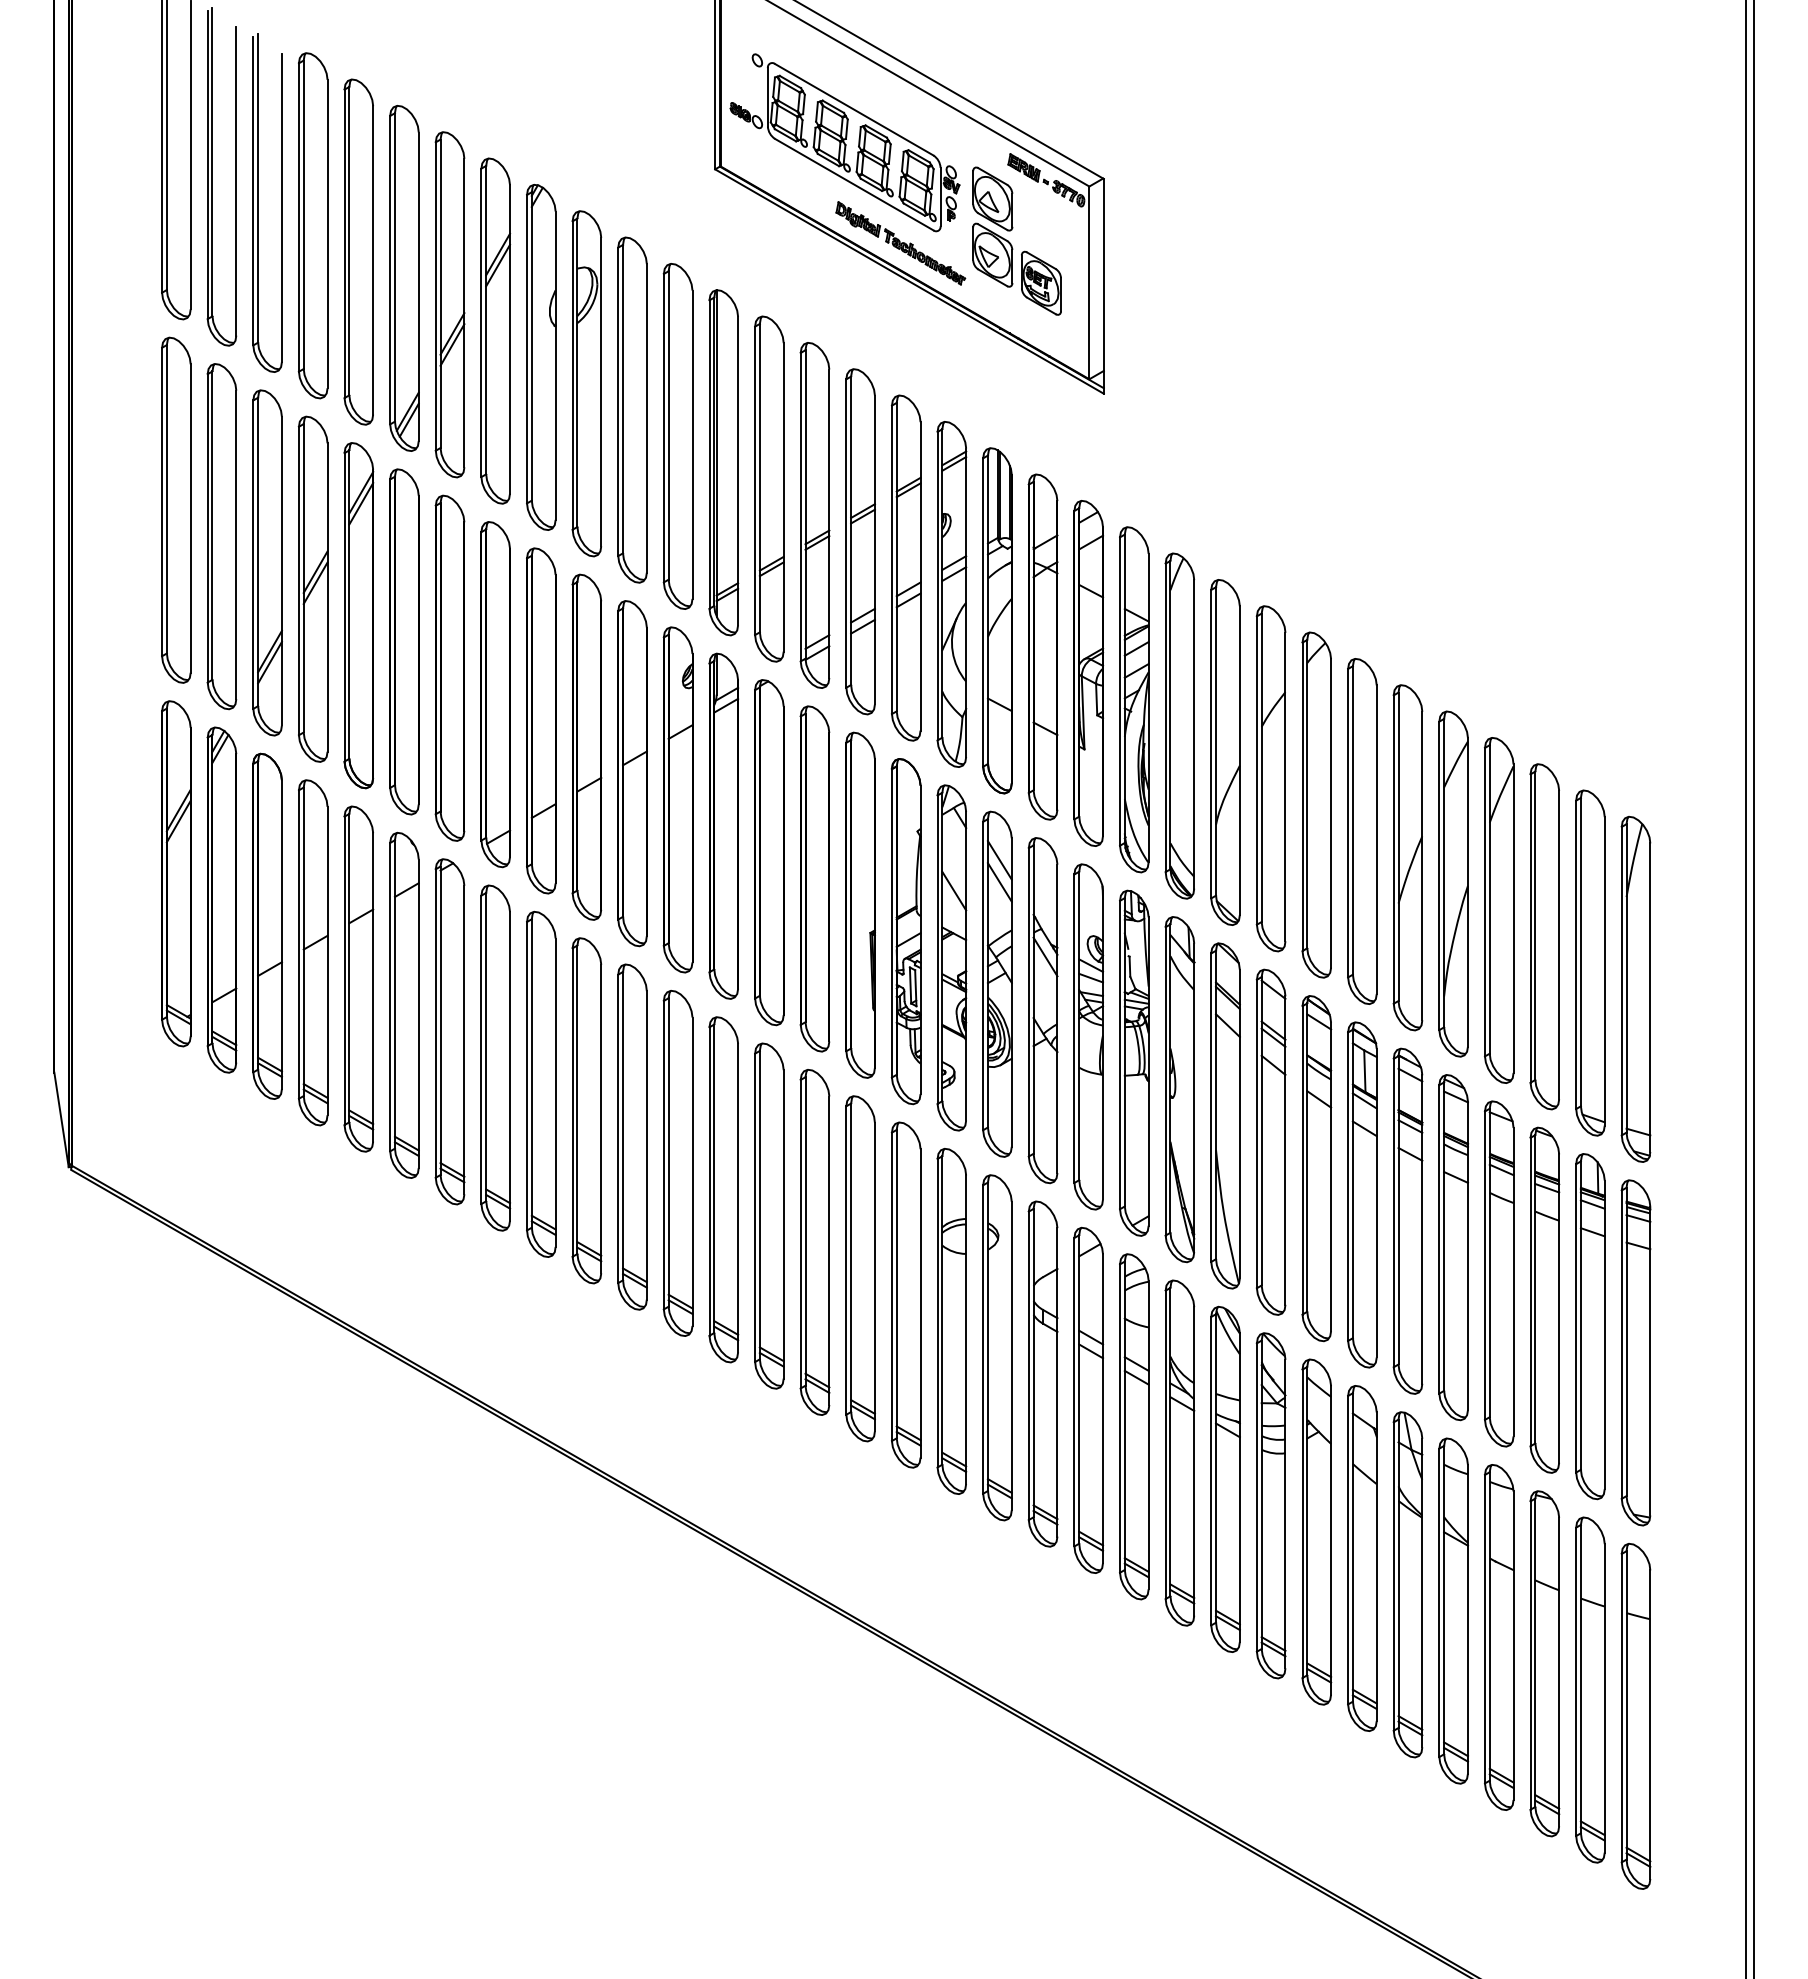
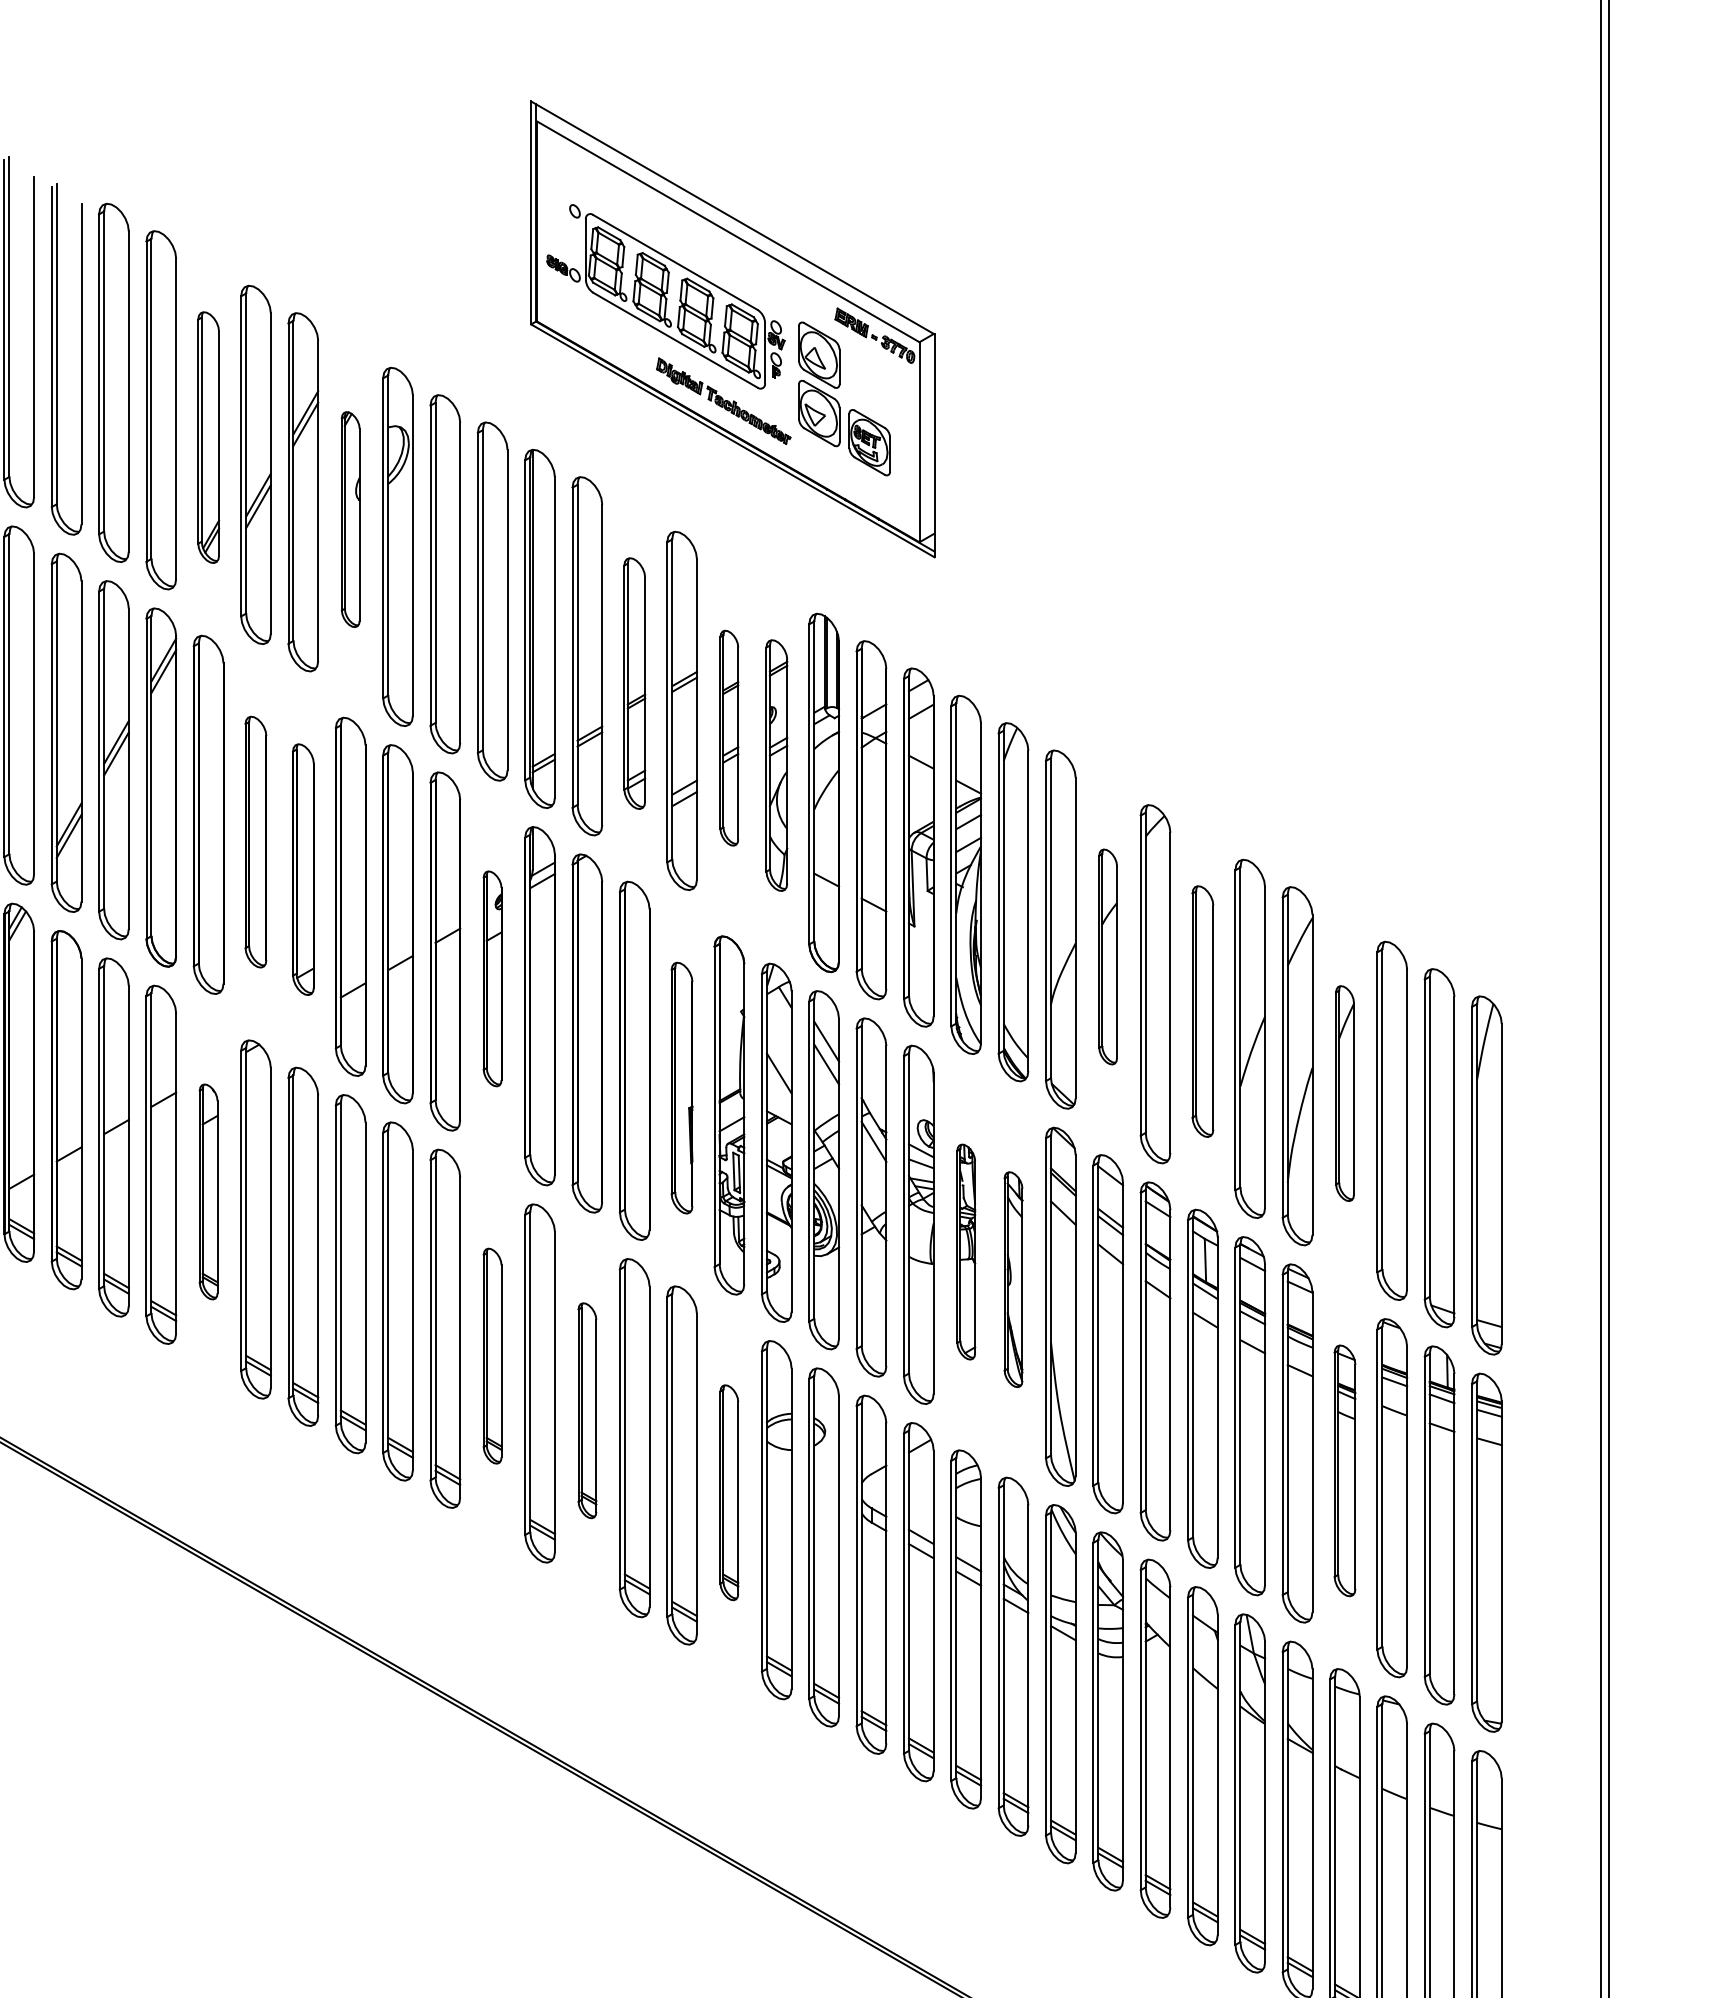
part: (404, 278) -> (208, 437), size x0.7
part: (541, 357) -> (350, 519), size x0.6
part: (814, 515) -> (634, 683), size x0.7
part: (905, 567) -> (728, 737), size x0.6
part: (951, 594) -> (776, 765), size x0.7
part: (449, 667) -> (255, 841), size x0.7
part: (495, 694) -> (303, 869), size x0.7
part: (1270, 778) -> (1107, 956), size x0.6
part: (677, 799) -> (492, 978), size x0.6
part: (1362, 831) -> (1203, 1011), size x0.7
part: (860, 904) -> (681, 1087), size x0.7
part: (1499, 910) -> (1345, 1093), size x0.6
part: (404, 1004) -> (208, 1191), size x0.6
part: (1134, 1062) -> (966, 1251), size x0.6
part: (1179, 1089) -> (1013, 1279), size x0.6
part: (677, 1163) -> (492, 1356), size x0.6
part: (769, 1215) -> (587, 1410), size x0.6
part: (1499, 1273) -> (1345, 1470), size x0.7
part: (905, 1294) -> (728, 1492), size x0.6

